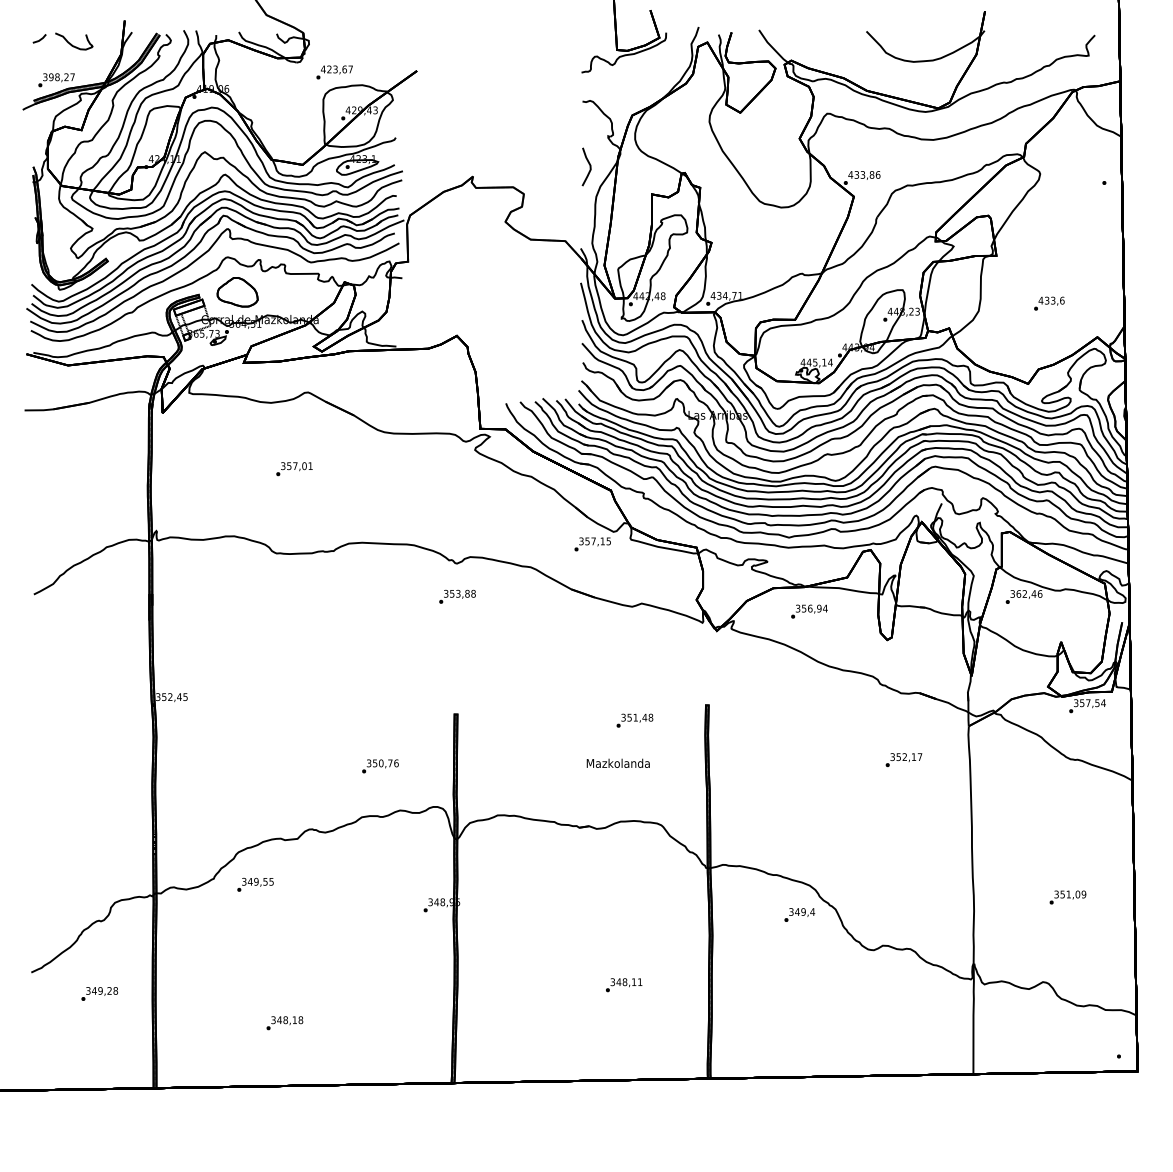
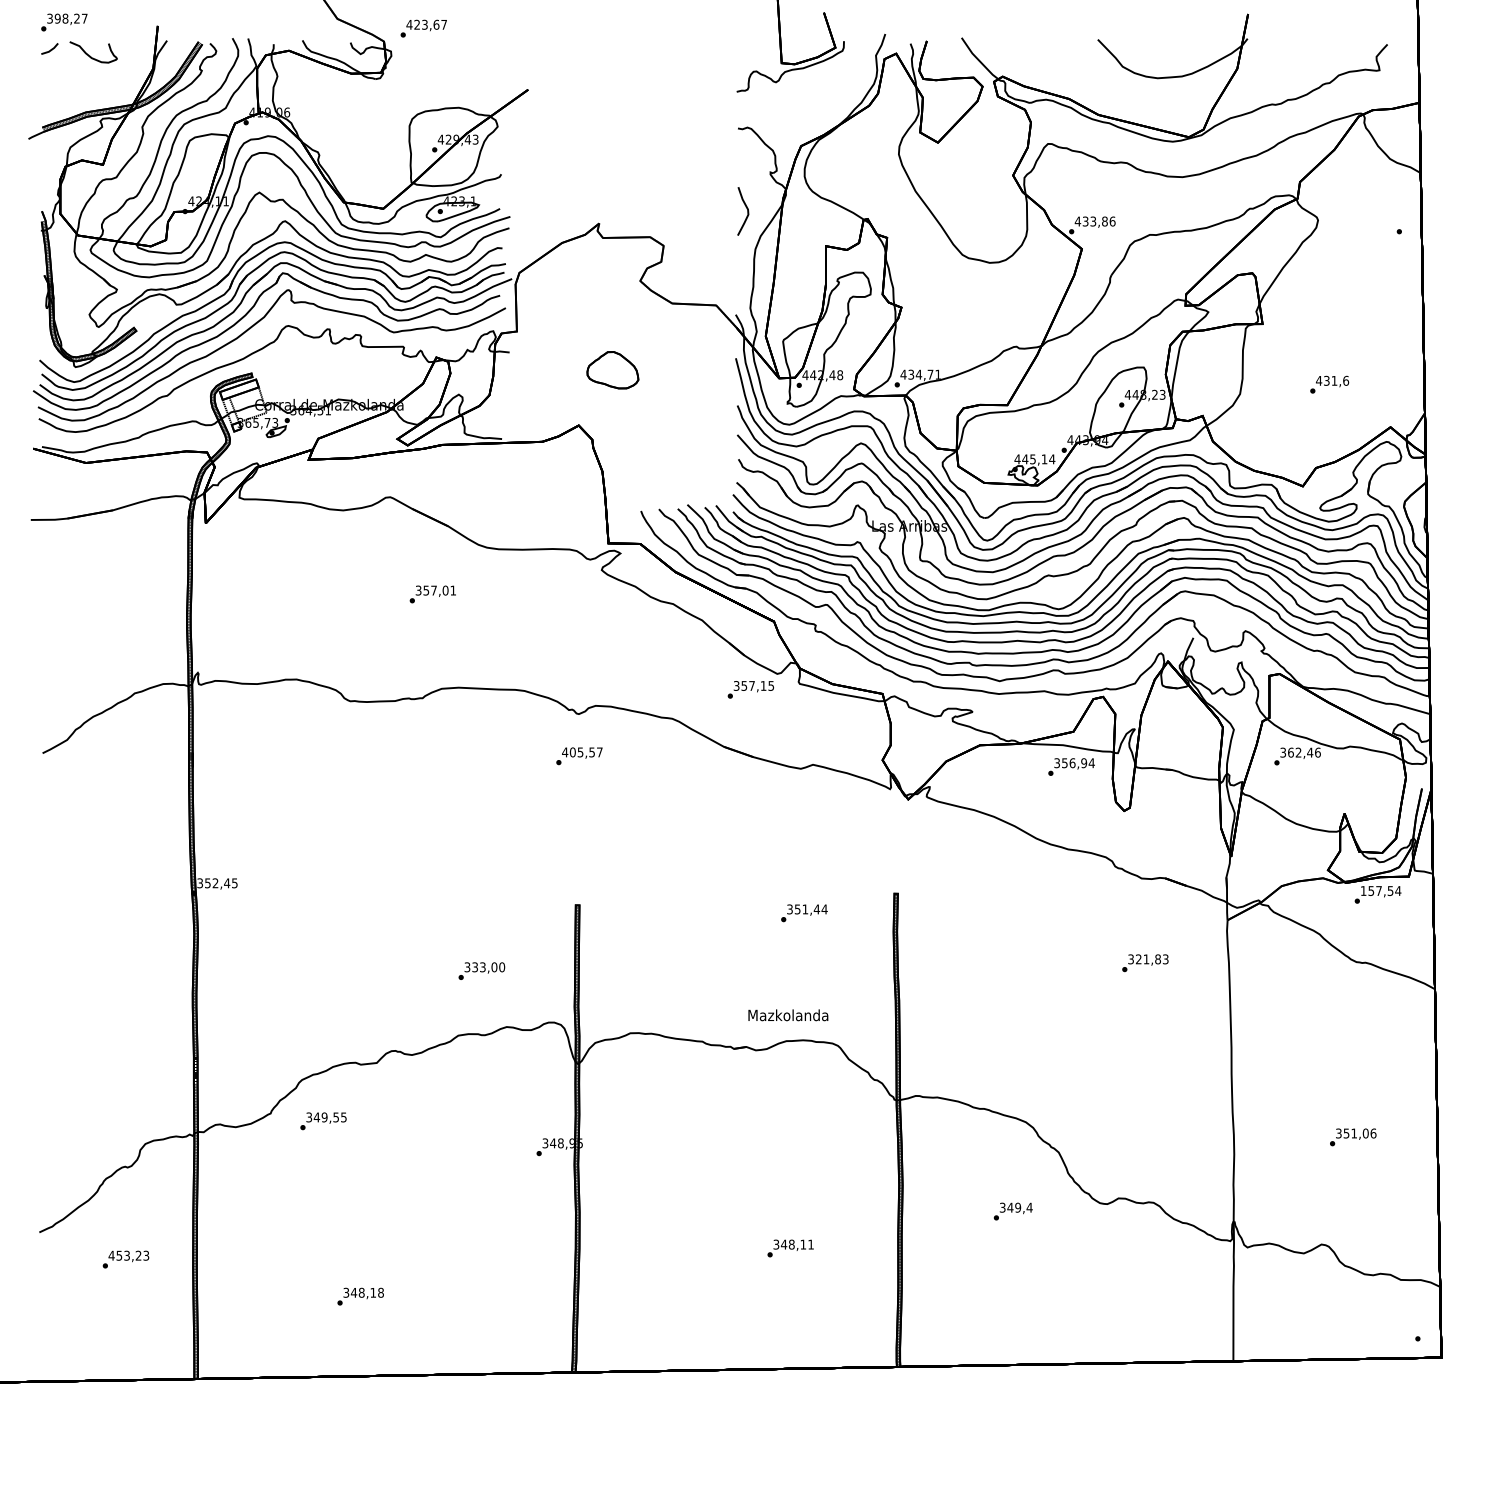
text: (334, 72) -> (423, 28), moved
text: (56, 80) -> (64, 22), moved
part: (237, 292) -> (612, 370), moved
text: (1053, 300) -> (1334, 380), 433,6 -> 431,6
text: (294, 469) -> (432, 594), moved
text: (459, 593) -> (582, 752), 353,88 -> 405,57
text: (809, 611) -> (1071, 766), moved
text: (1076, 702) -> (1363, 890), 357,54 -> 157,54
text: (650, 717) -> (824, 909), 351,48 -> 351,44
text: (909, 757) -> (1152, 959), 352,17 -> 321,83
text: (385, 763) -> (488, 967), 350,76 -> 333,00
text: (618, 763) -> (788, 1015), moved
text: (1083, 894) -> (1373, 1133), 351,09 -> 351,06
text: (799, 915) -> (1012, 1211), moved
text: (101, 990) -> (128, 1255), 349,28 -> 453,23

